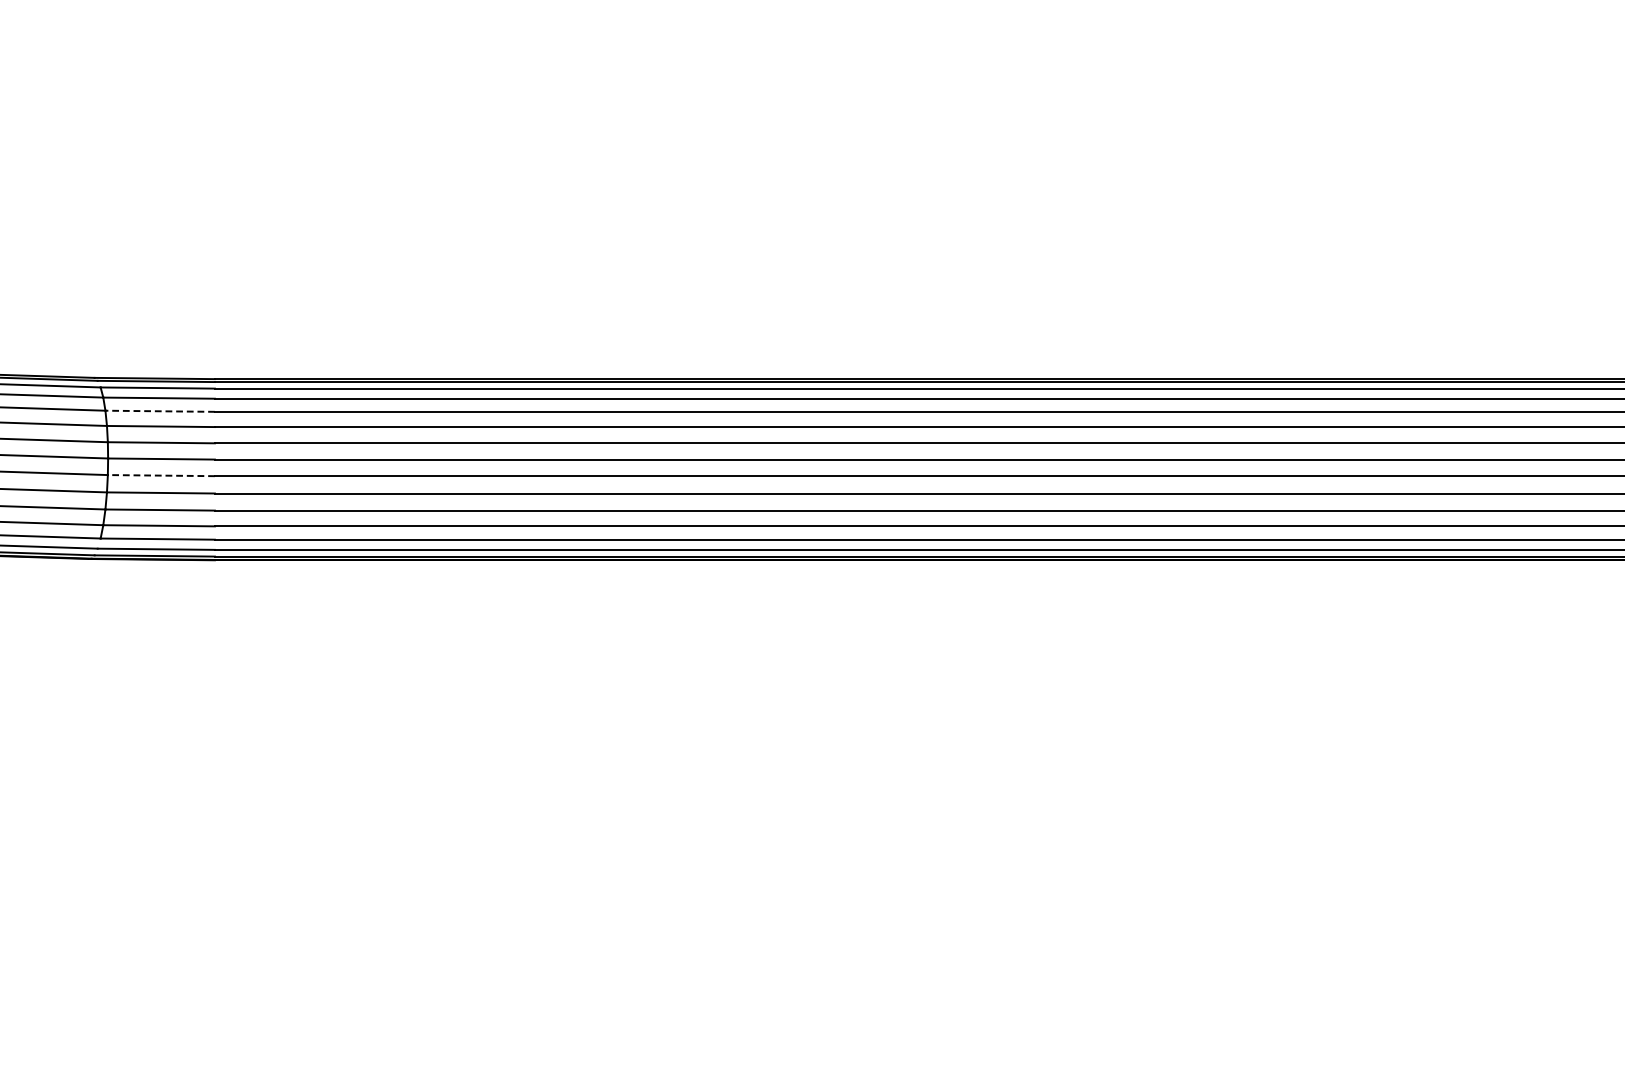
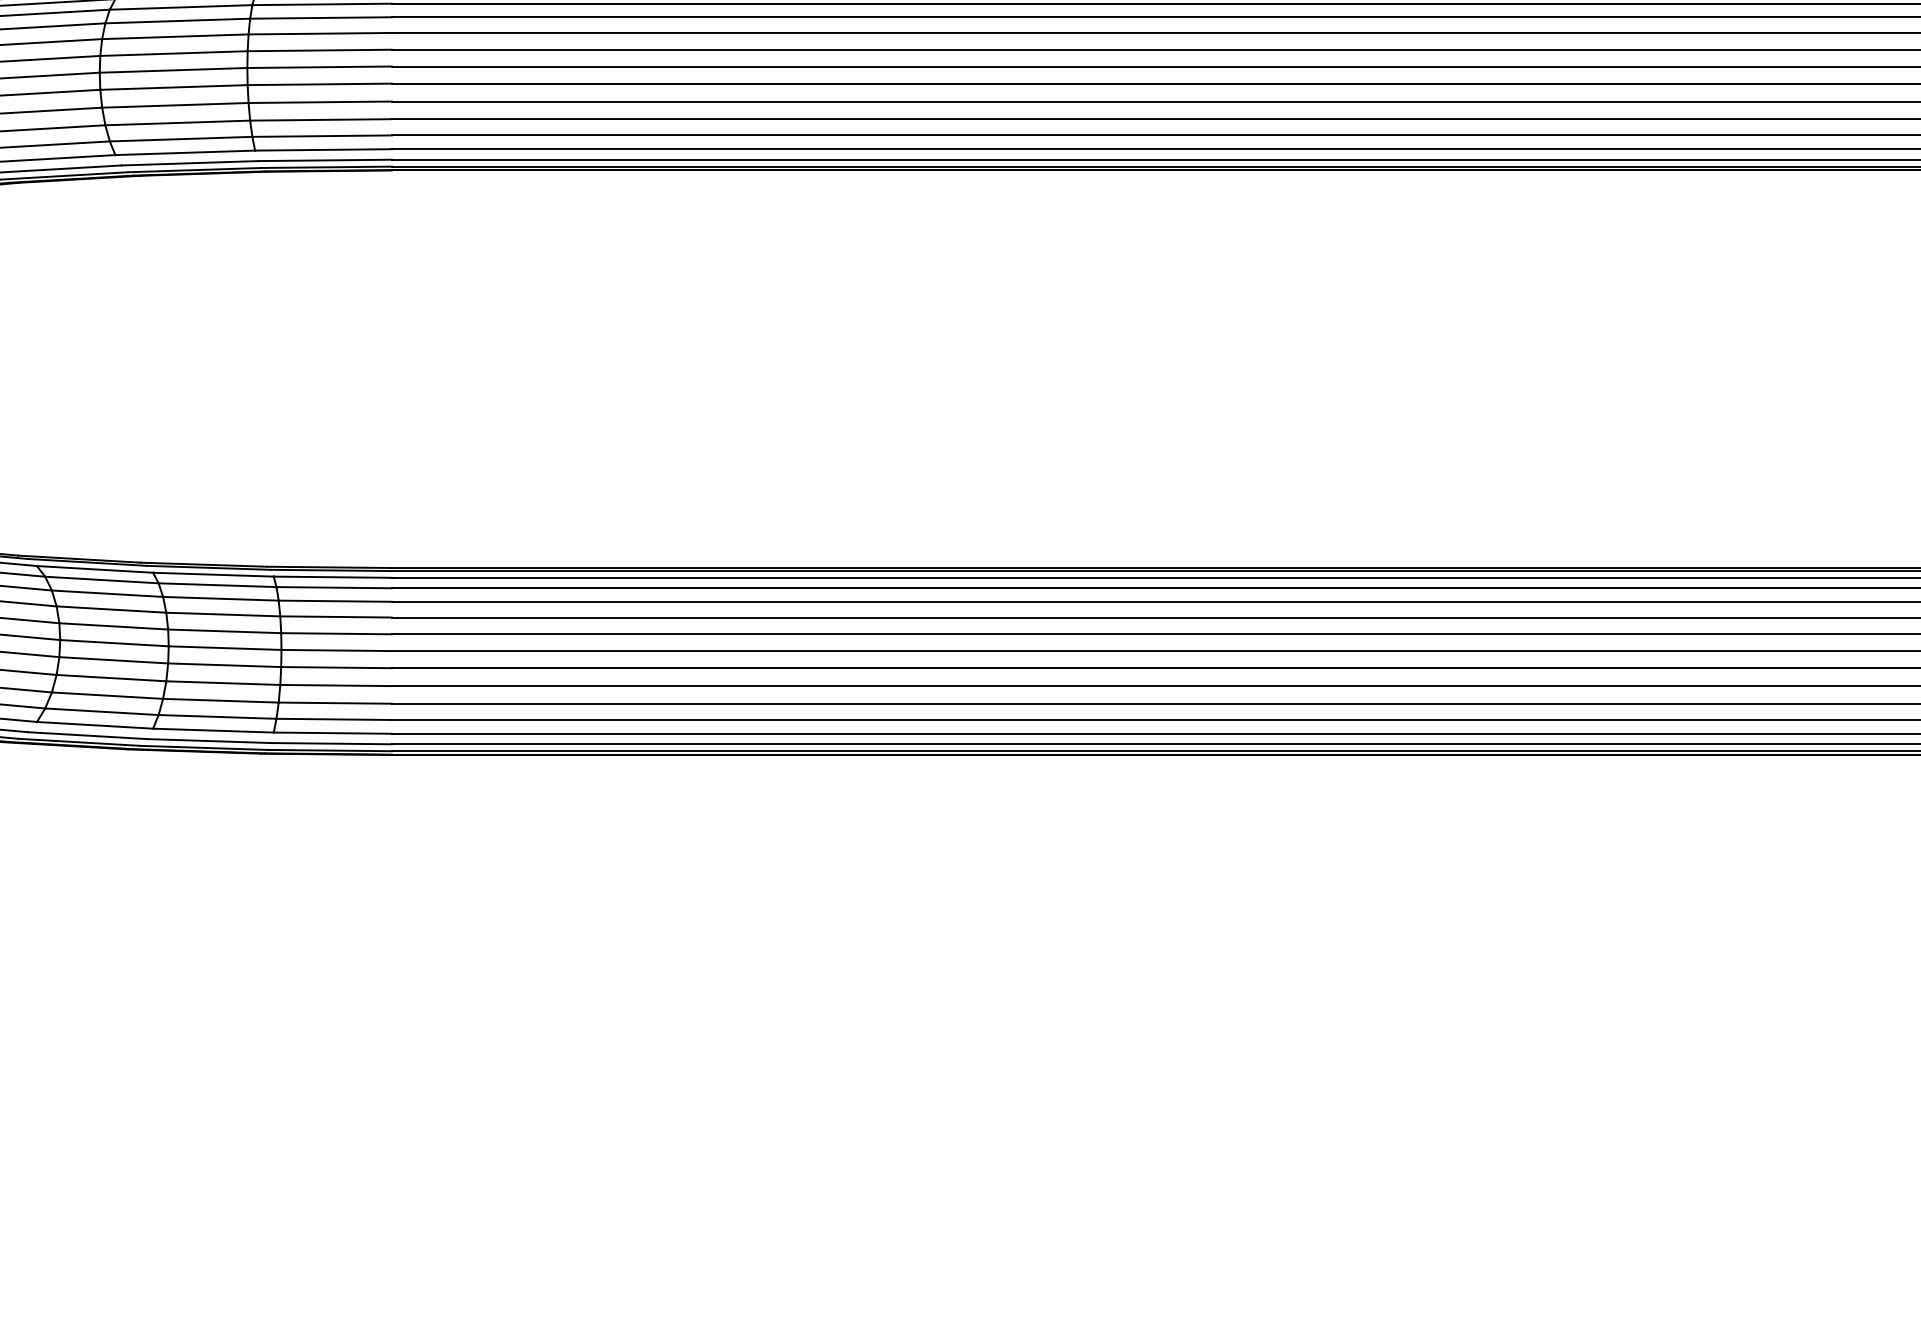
line: (160, 411) -> (335, 601), dashed -> solid
line: (160, 475) -> (335, 667), dashed -> solid

